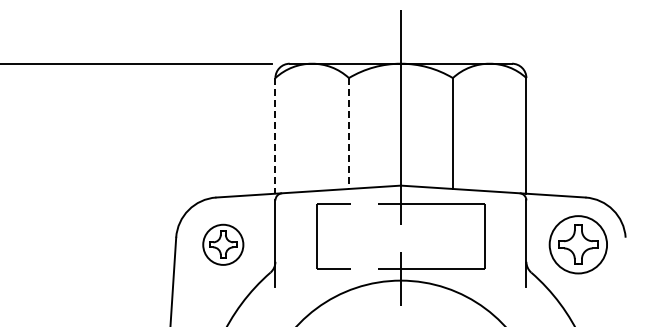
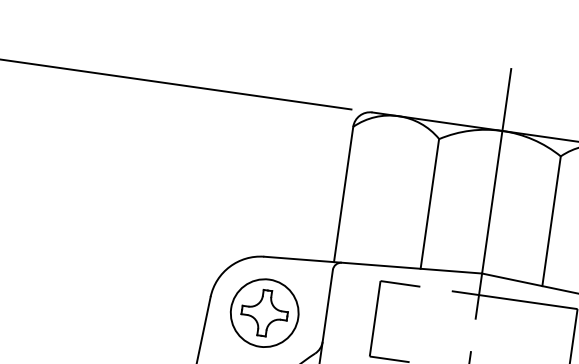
line: (348, 133) -> (429, 203), dashed -> solid
line: (275, 135) -> (343, 194), dashed -> solid
part: (222, 244) -> (263, 312), size x1.43

